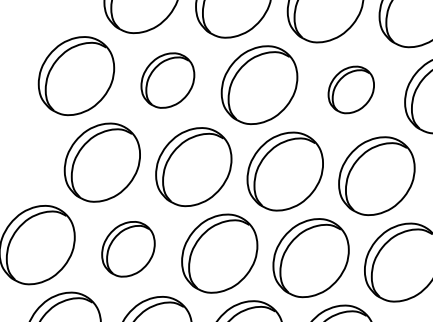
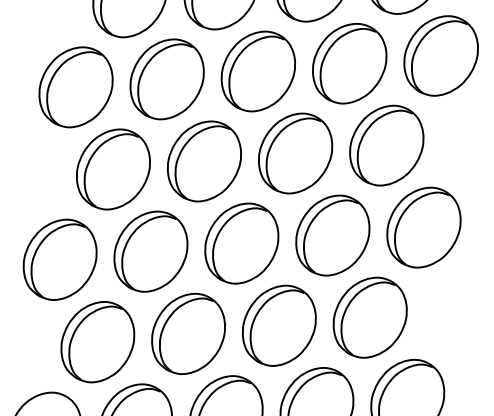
part: (167, 80) -> (166, 79), size x1.43
part: (351, 89) -> (349, 63), size x1.67
part: (128, 249) -> (150, 251), size x1.43

